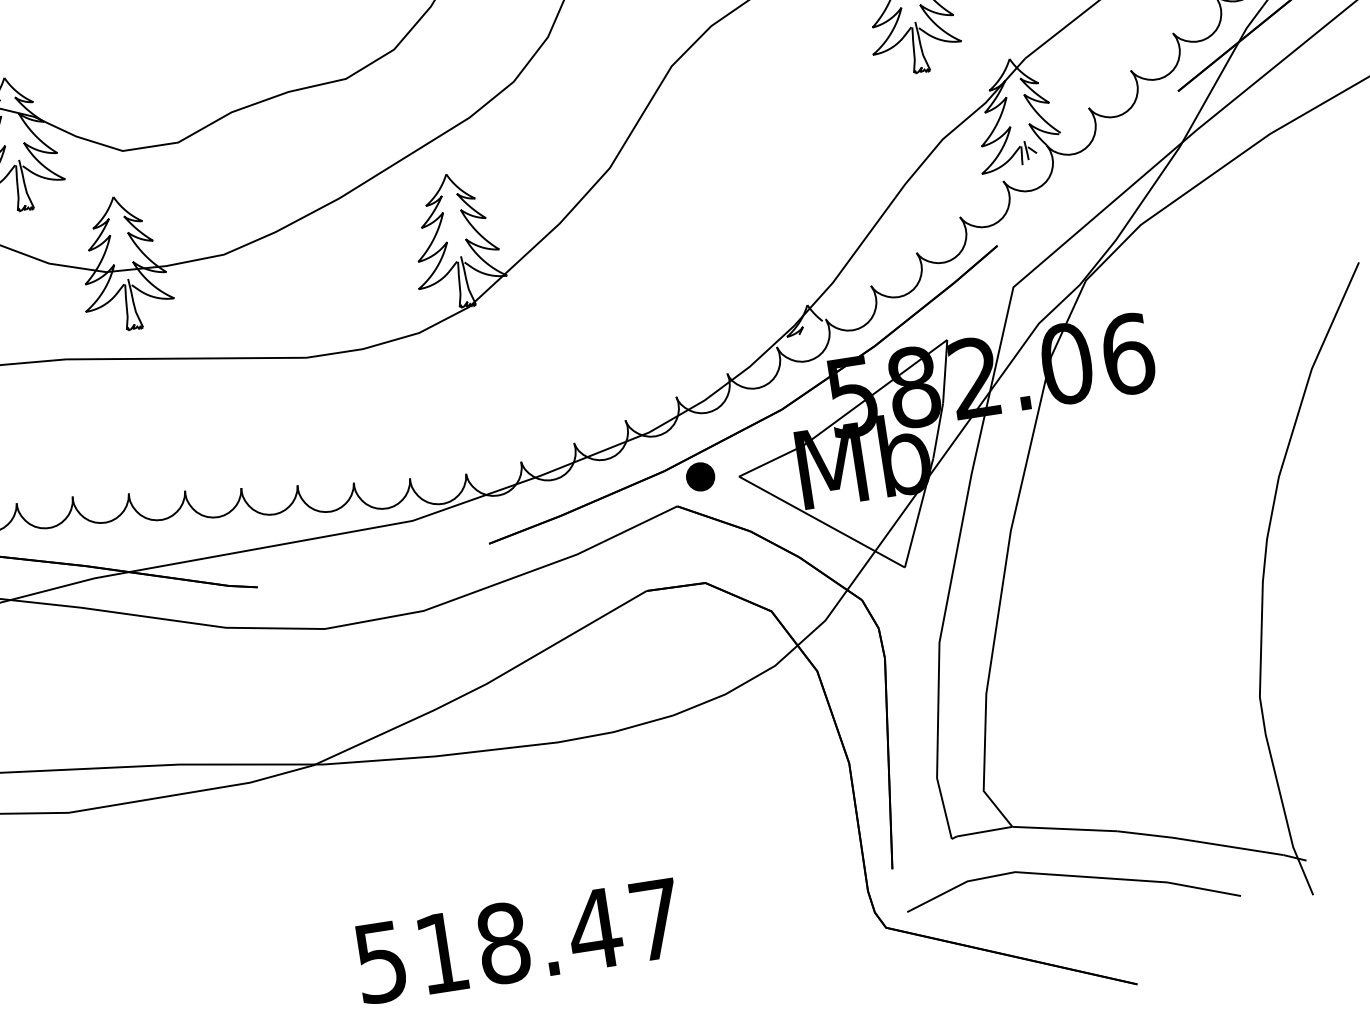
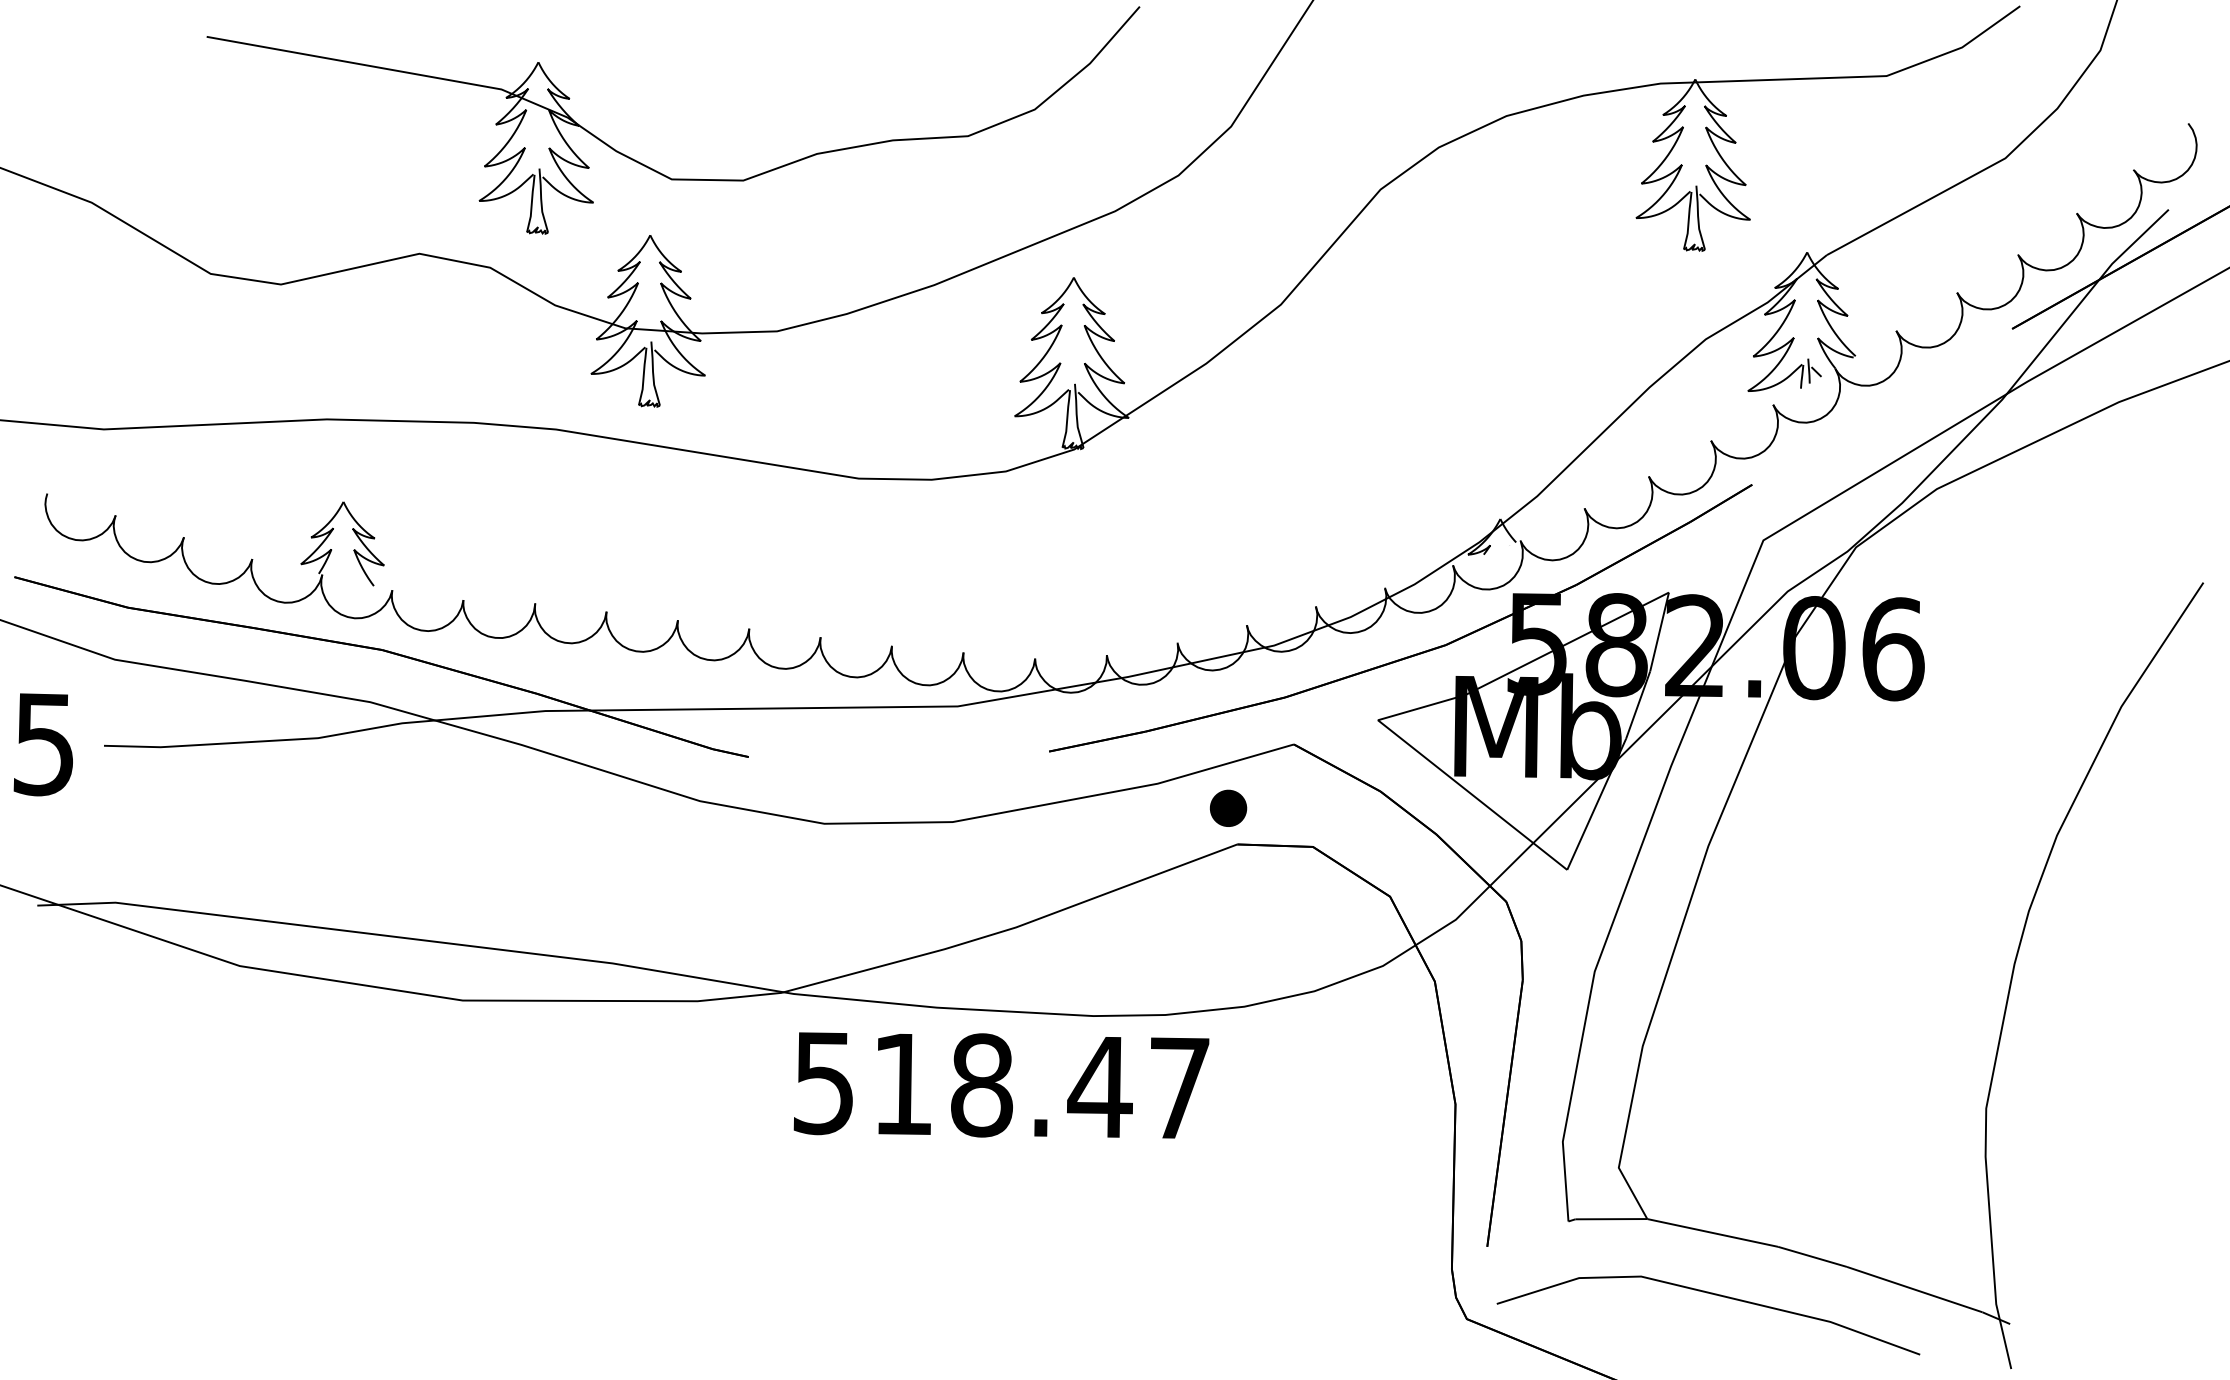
part: (700, 476) -> (1228, 807), moved
text: (518, 940) -> (1001, 1085), moved

